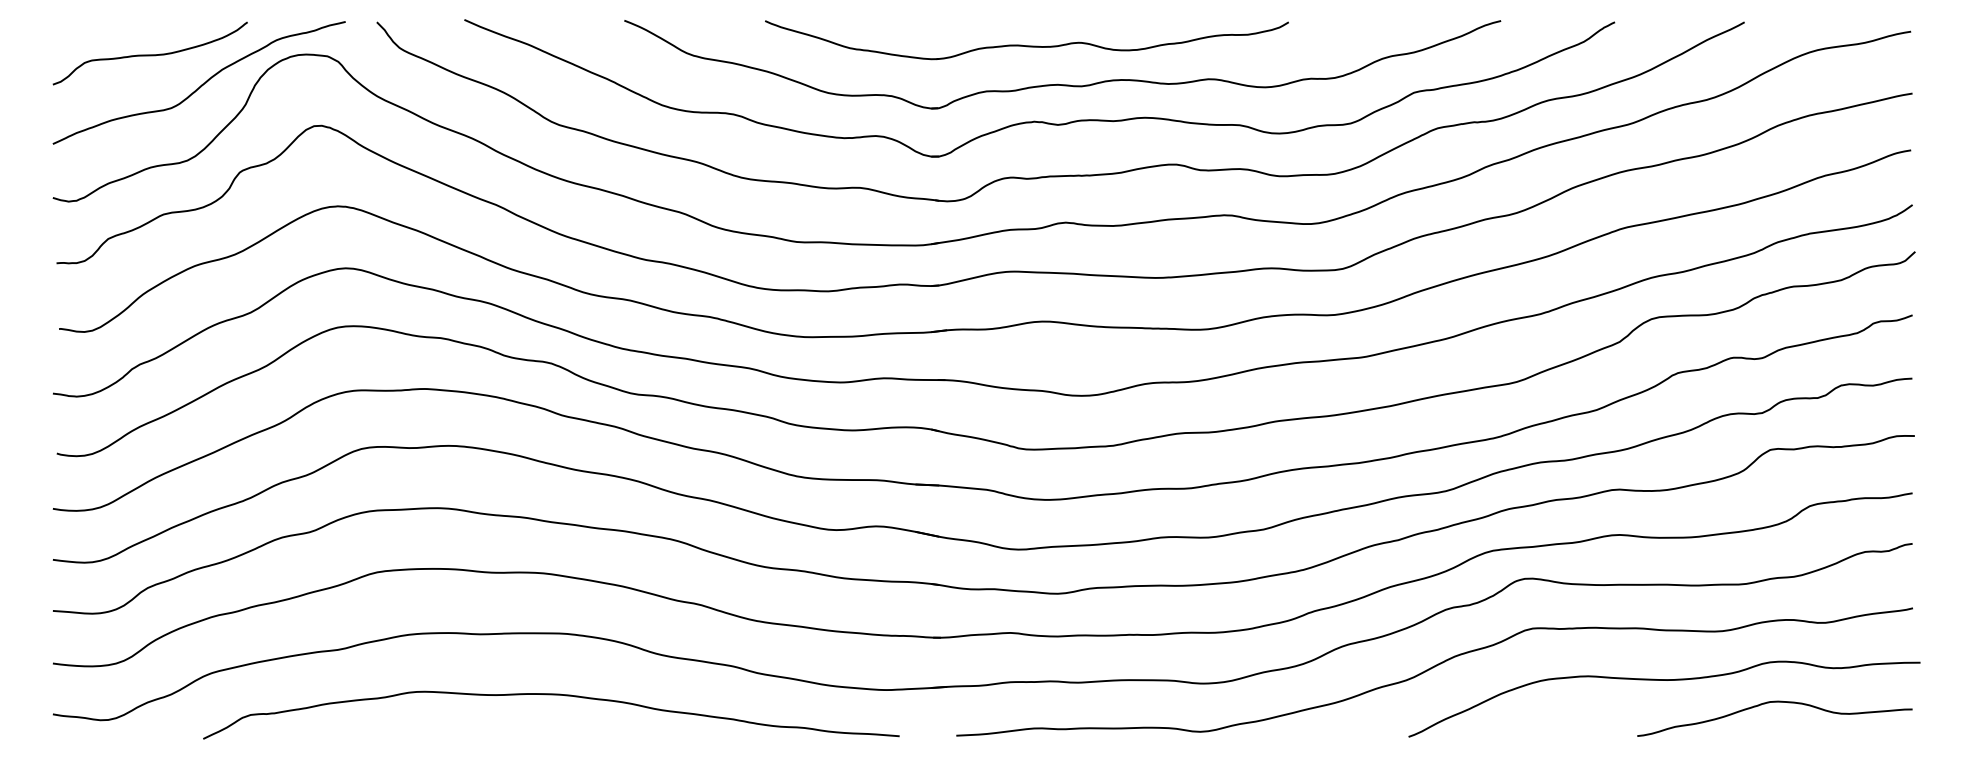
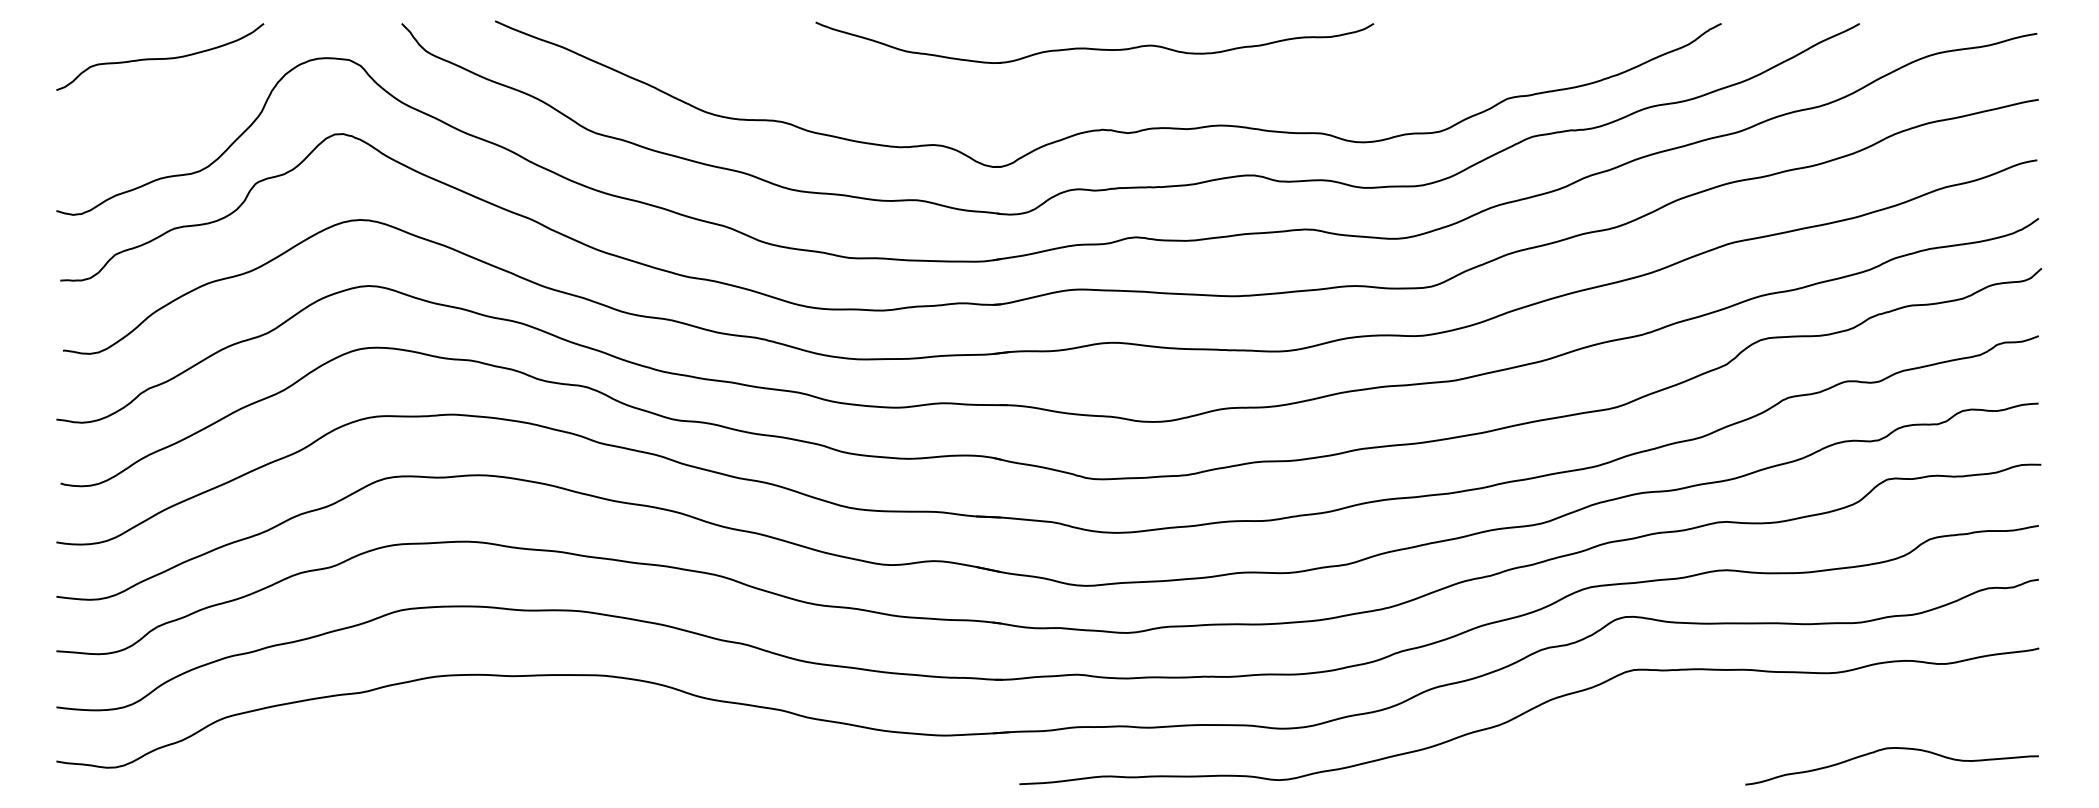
part: (1057, 83) -> (1127, 88), removed
curve: (201, 84) -> (214, 90), removed
curve: (1664, 680) -> (1774, 725), removed
curve: (551, 695) -> (587, 741), removed

